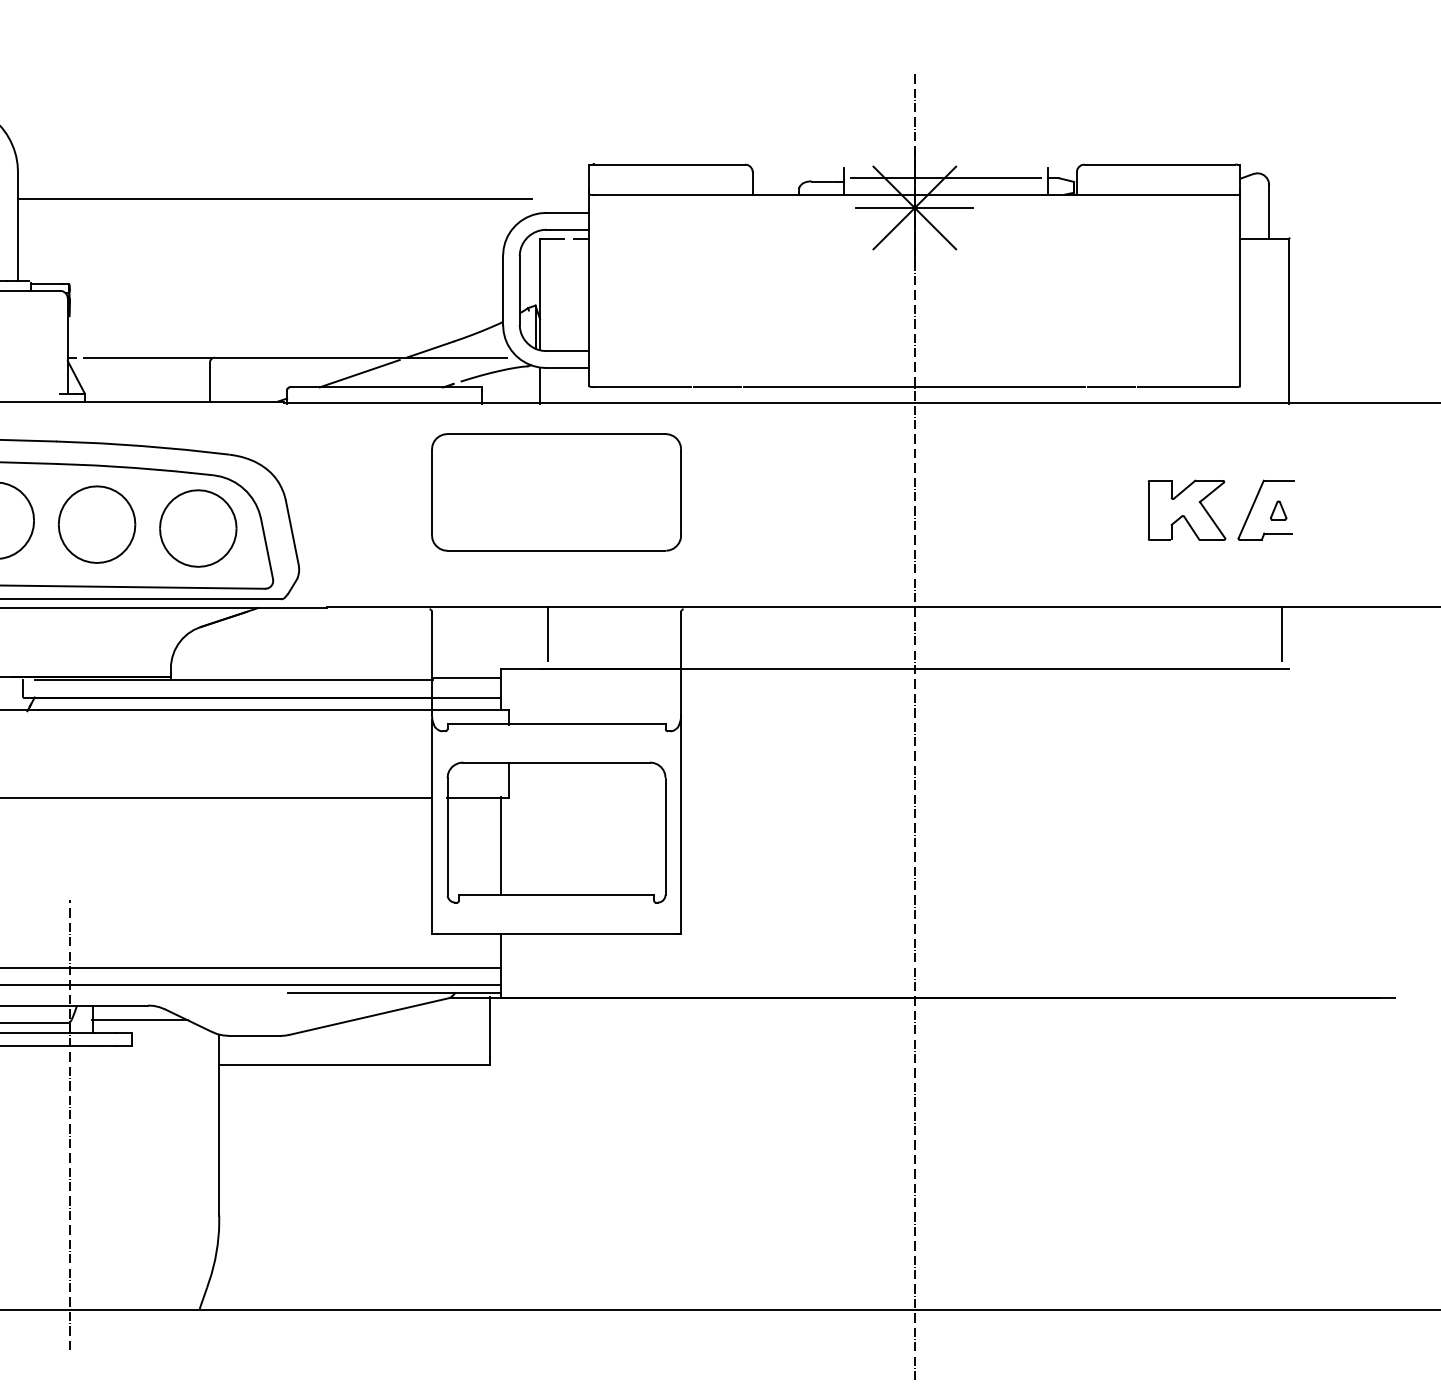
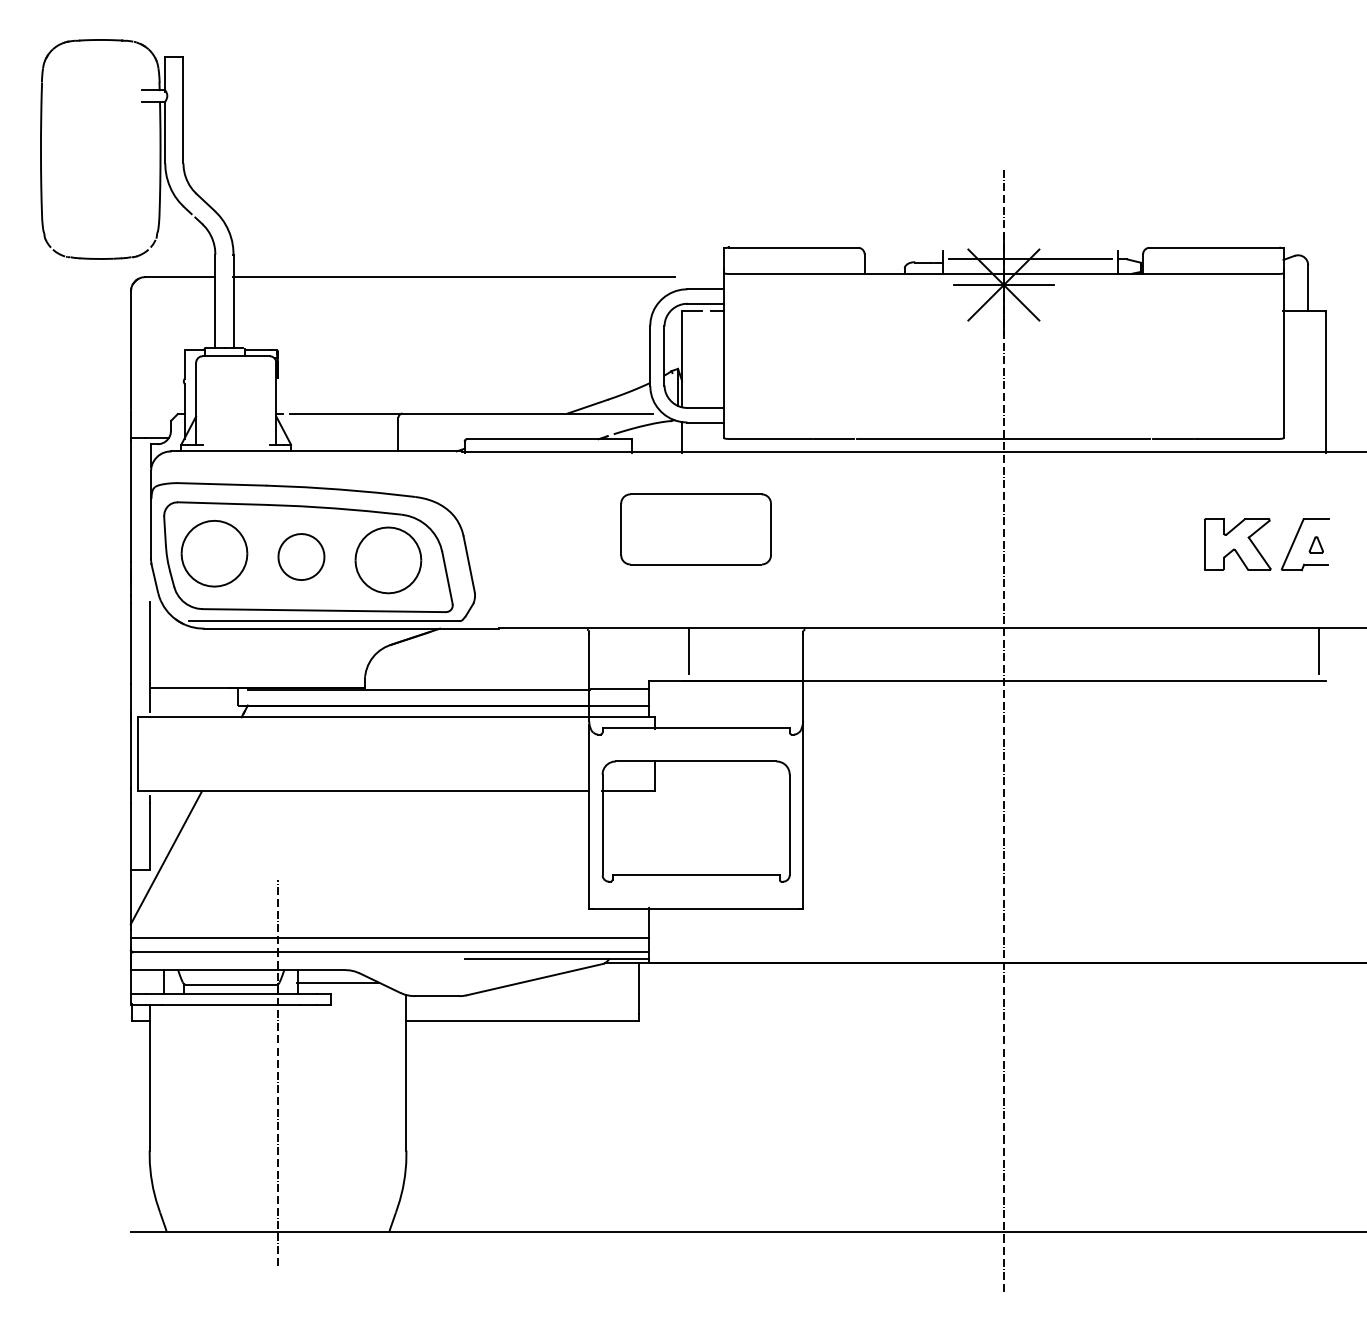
line: (359, 373) -> (526, 427), removed
part: (555, 492) -> (695, 529), size x0.7
part: (97, 524) -> (301, 556), size x0.7
line: (501, 846) -> (648, 833), removed

